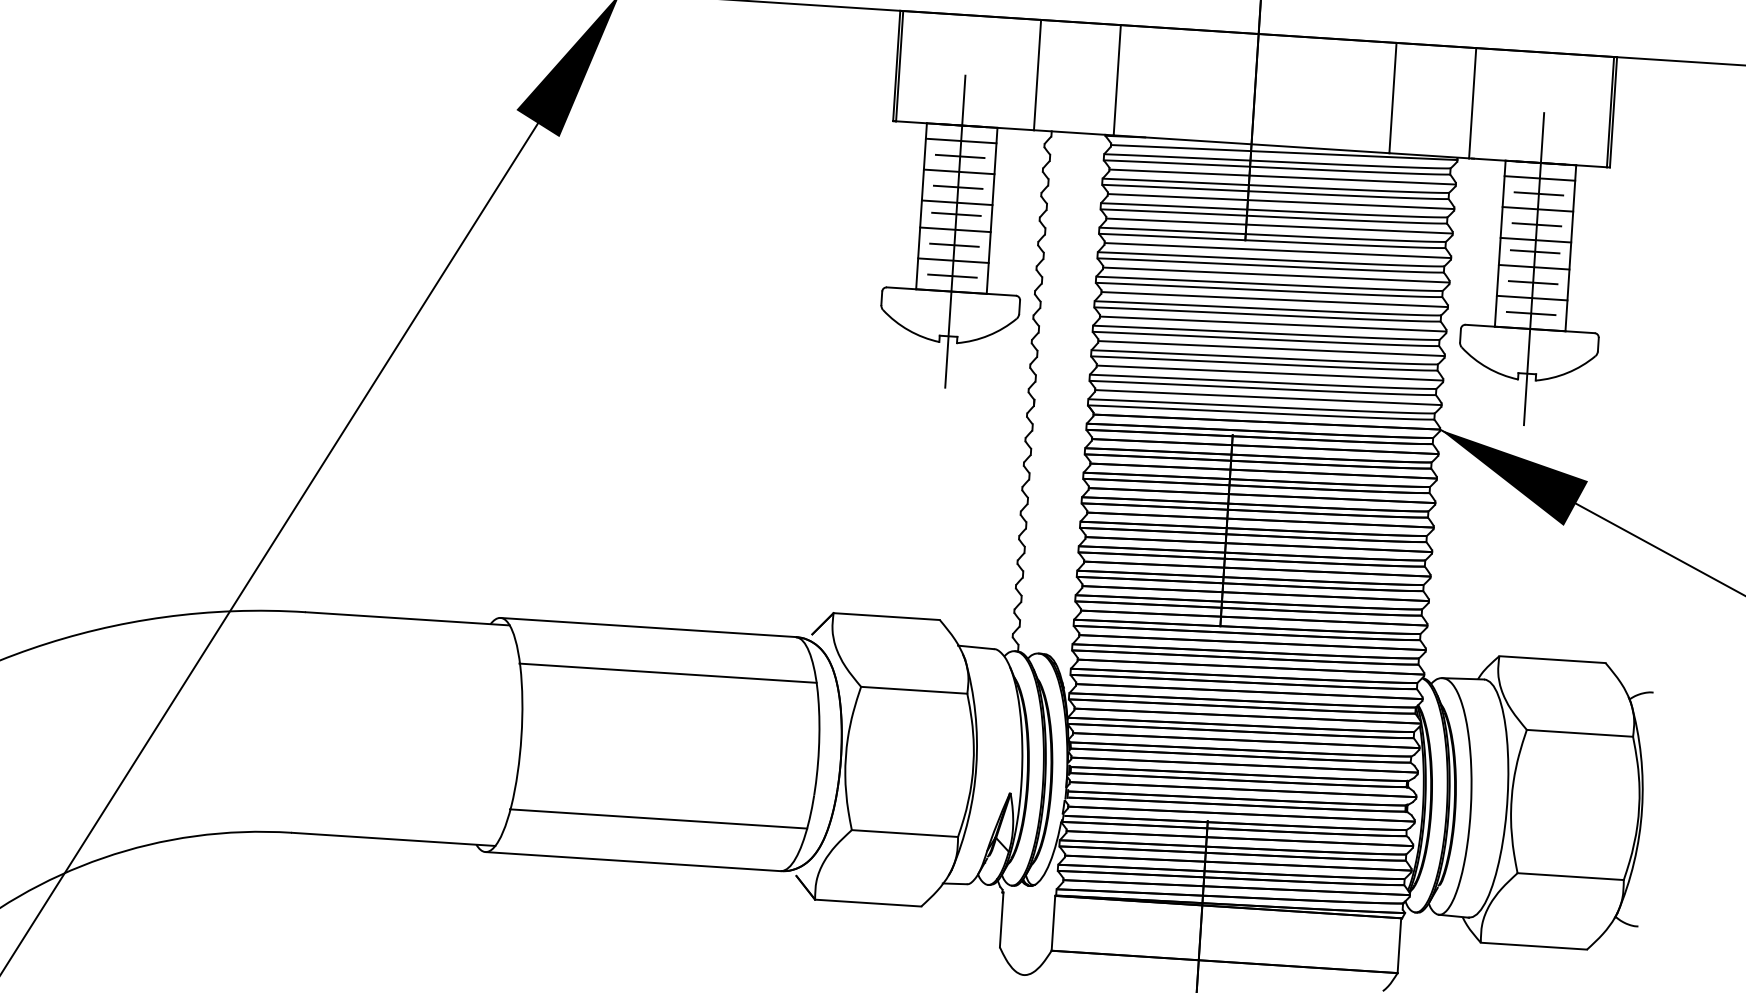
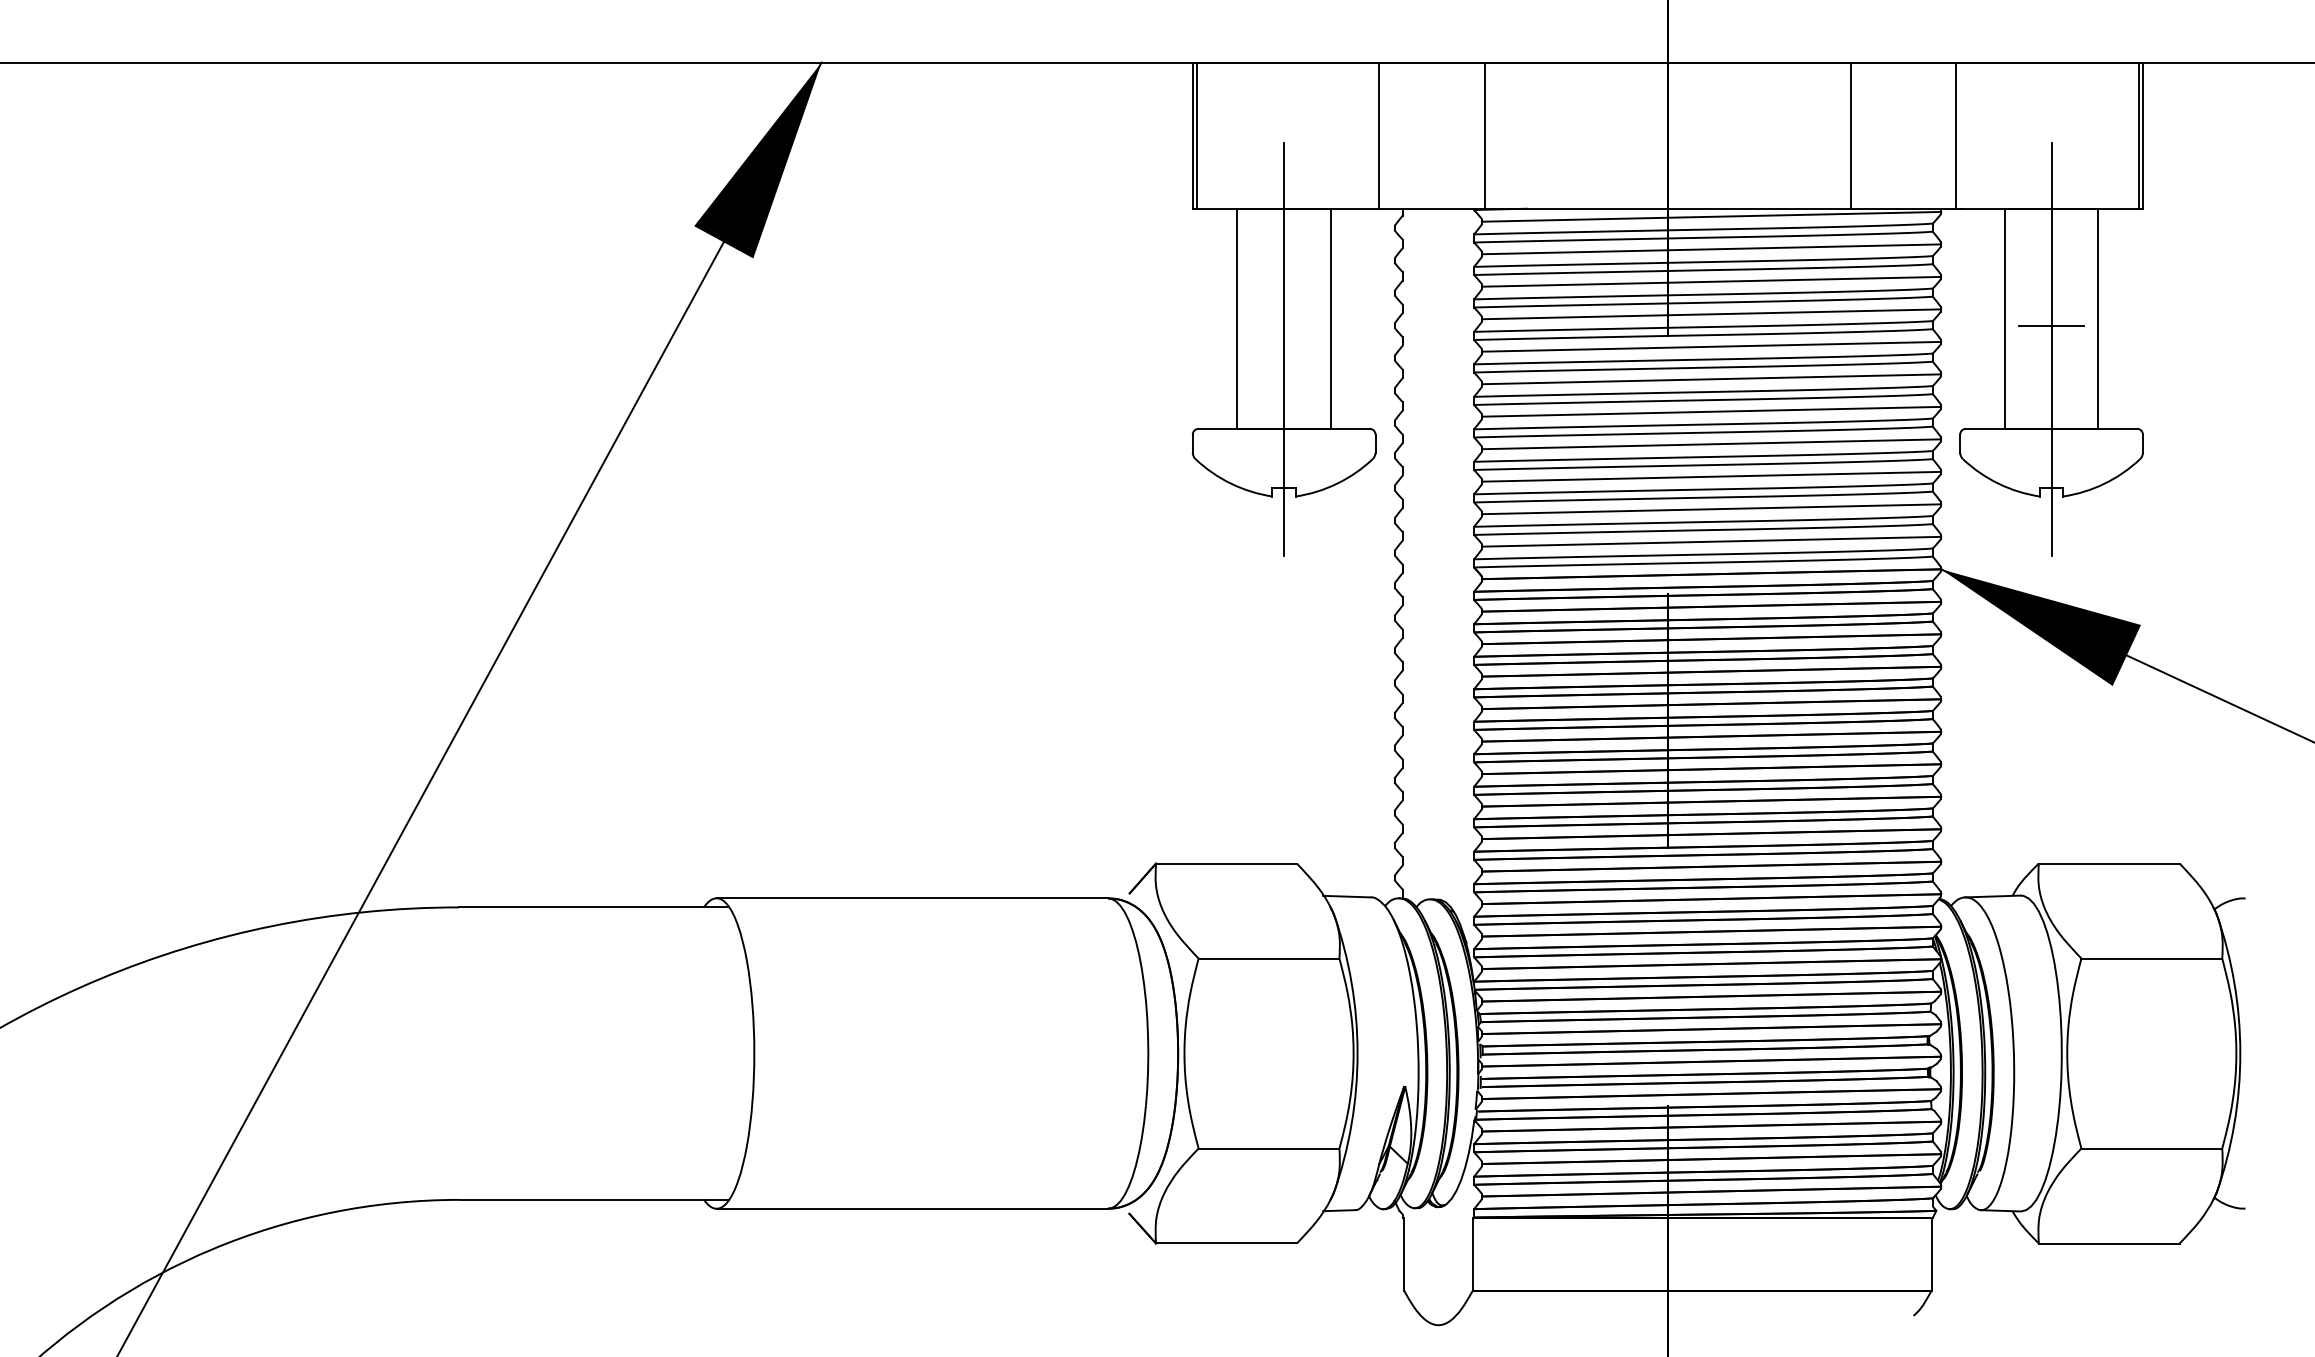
line: (960, 141) -> (1283, 229), removed
line: (960, 156) -> (1284, 249), removed
line: (958, 172) -> (1283, 270), removed
line: (1539, 178) -> (2051, 229), removed
line: (958, 187) -> (1284, 290), removed
line: (1538, 193) -> (2051, 249), removed
line: (956, 203) -> (1283, 311), removed
line: (1537, 209) -> (2051, 270), removed
line: (956, 214) -> (1284, 326), removed
line: (1536, 224) -> (2051, 290), removed
line: (954, 229) -> (1283, 346), removed
line: (1535, 240) -> (2051, 311), removed
line: (954, 245) -> (1284, 367), removed
line: (952, 260) -> (1283, 387), removed
line: (1534, 266) -> (2051, 346), removed
line: (952, 276) -> (1284, 408), removed
line: (1533, 282) -> (2051, 367), removed
line: (1532, 297) -> (2051, 387), removed
line: (1531, 313) -> (2051, 408), removed
line: (668, 673) -> (942, 957), removed
line: (658, 819) -> (942, 1150), removed

